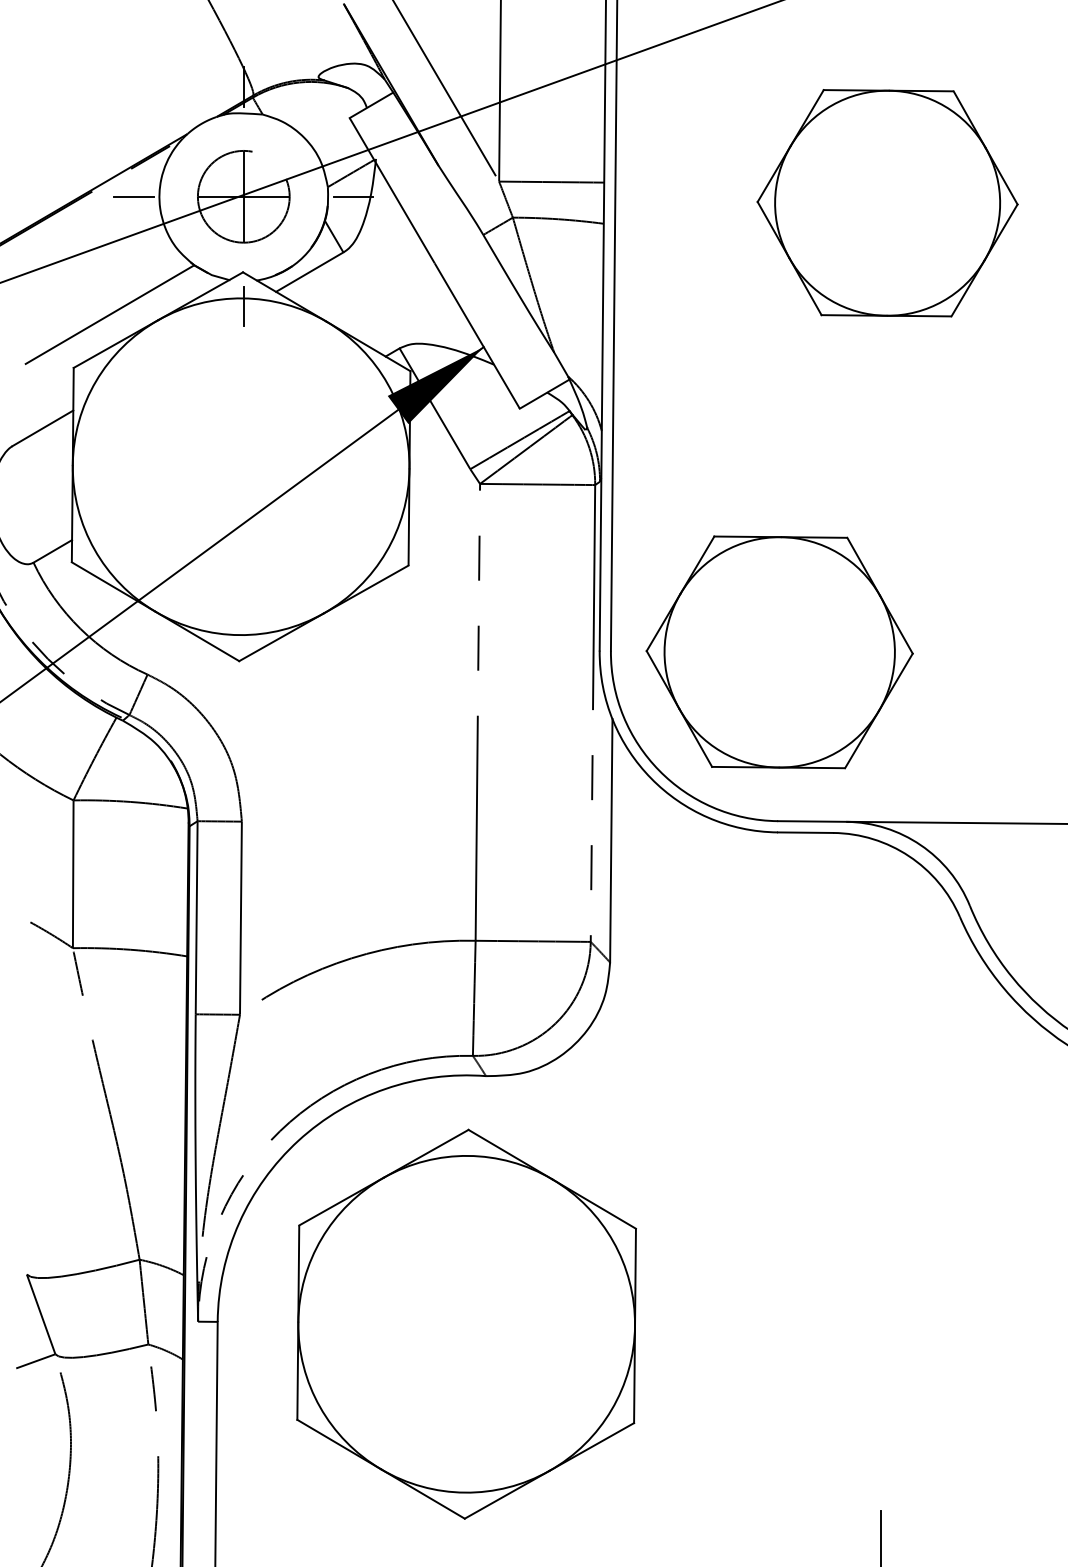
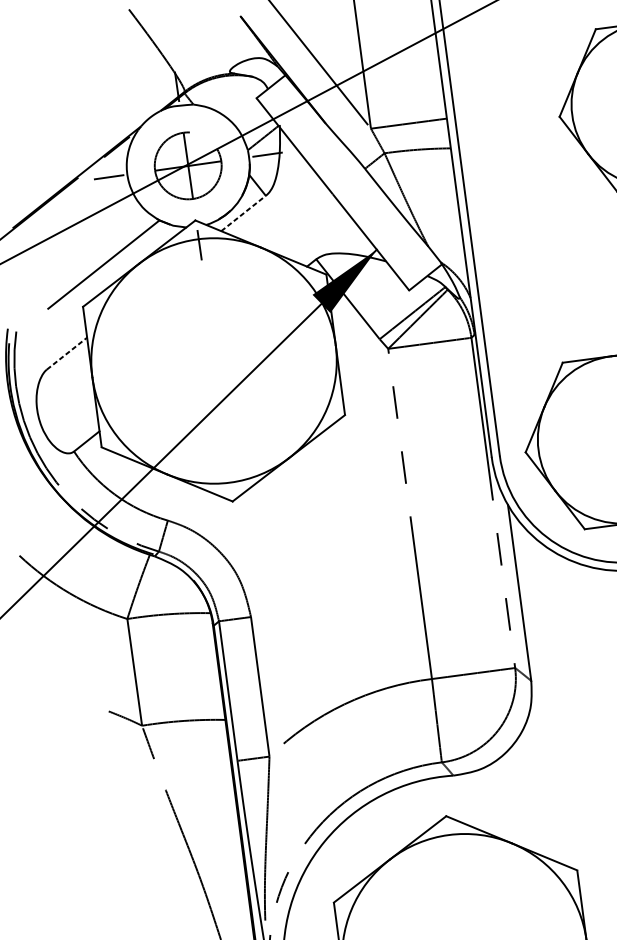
line: (310, 271) -> (244, 212), solid -> dashed
line: (43, 428) -> (67, 353), solid -> dashed

